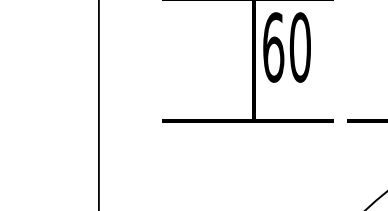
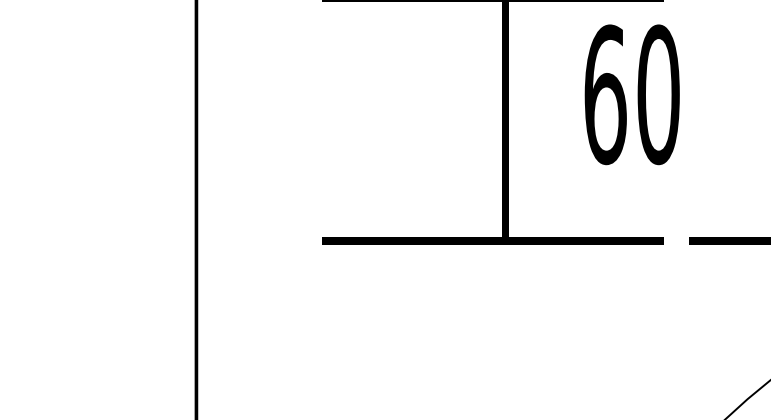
text: (286, 47) -> (631, 94), moved

